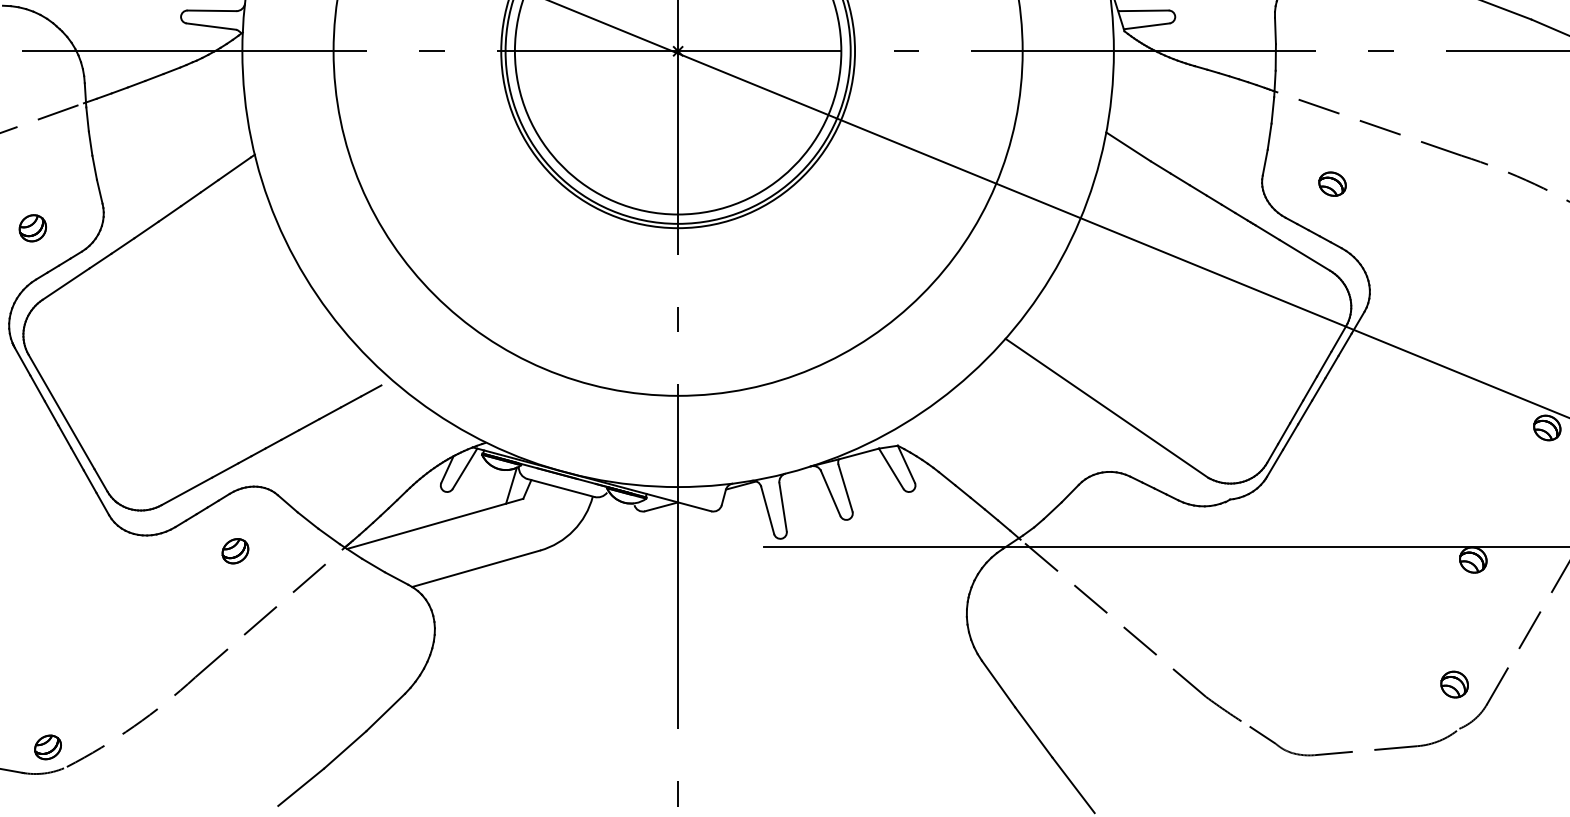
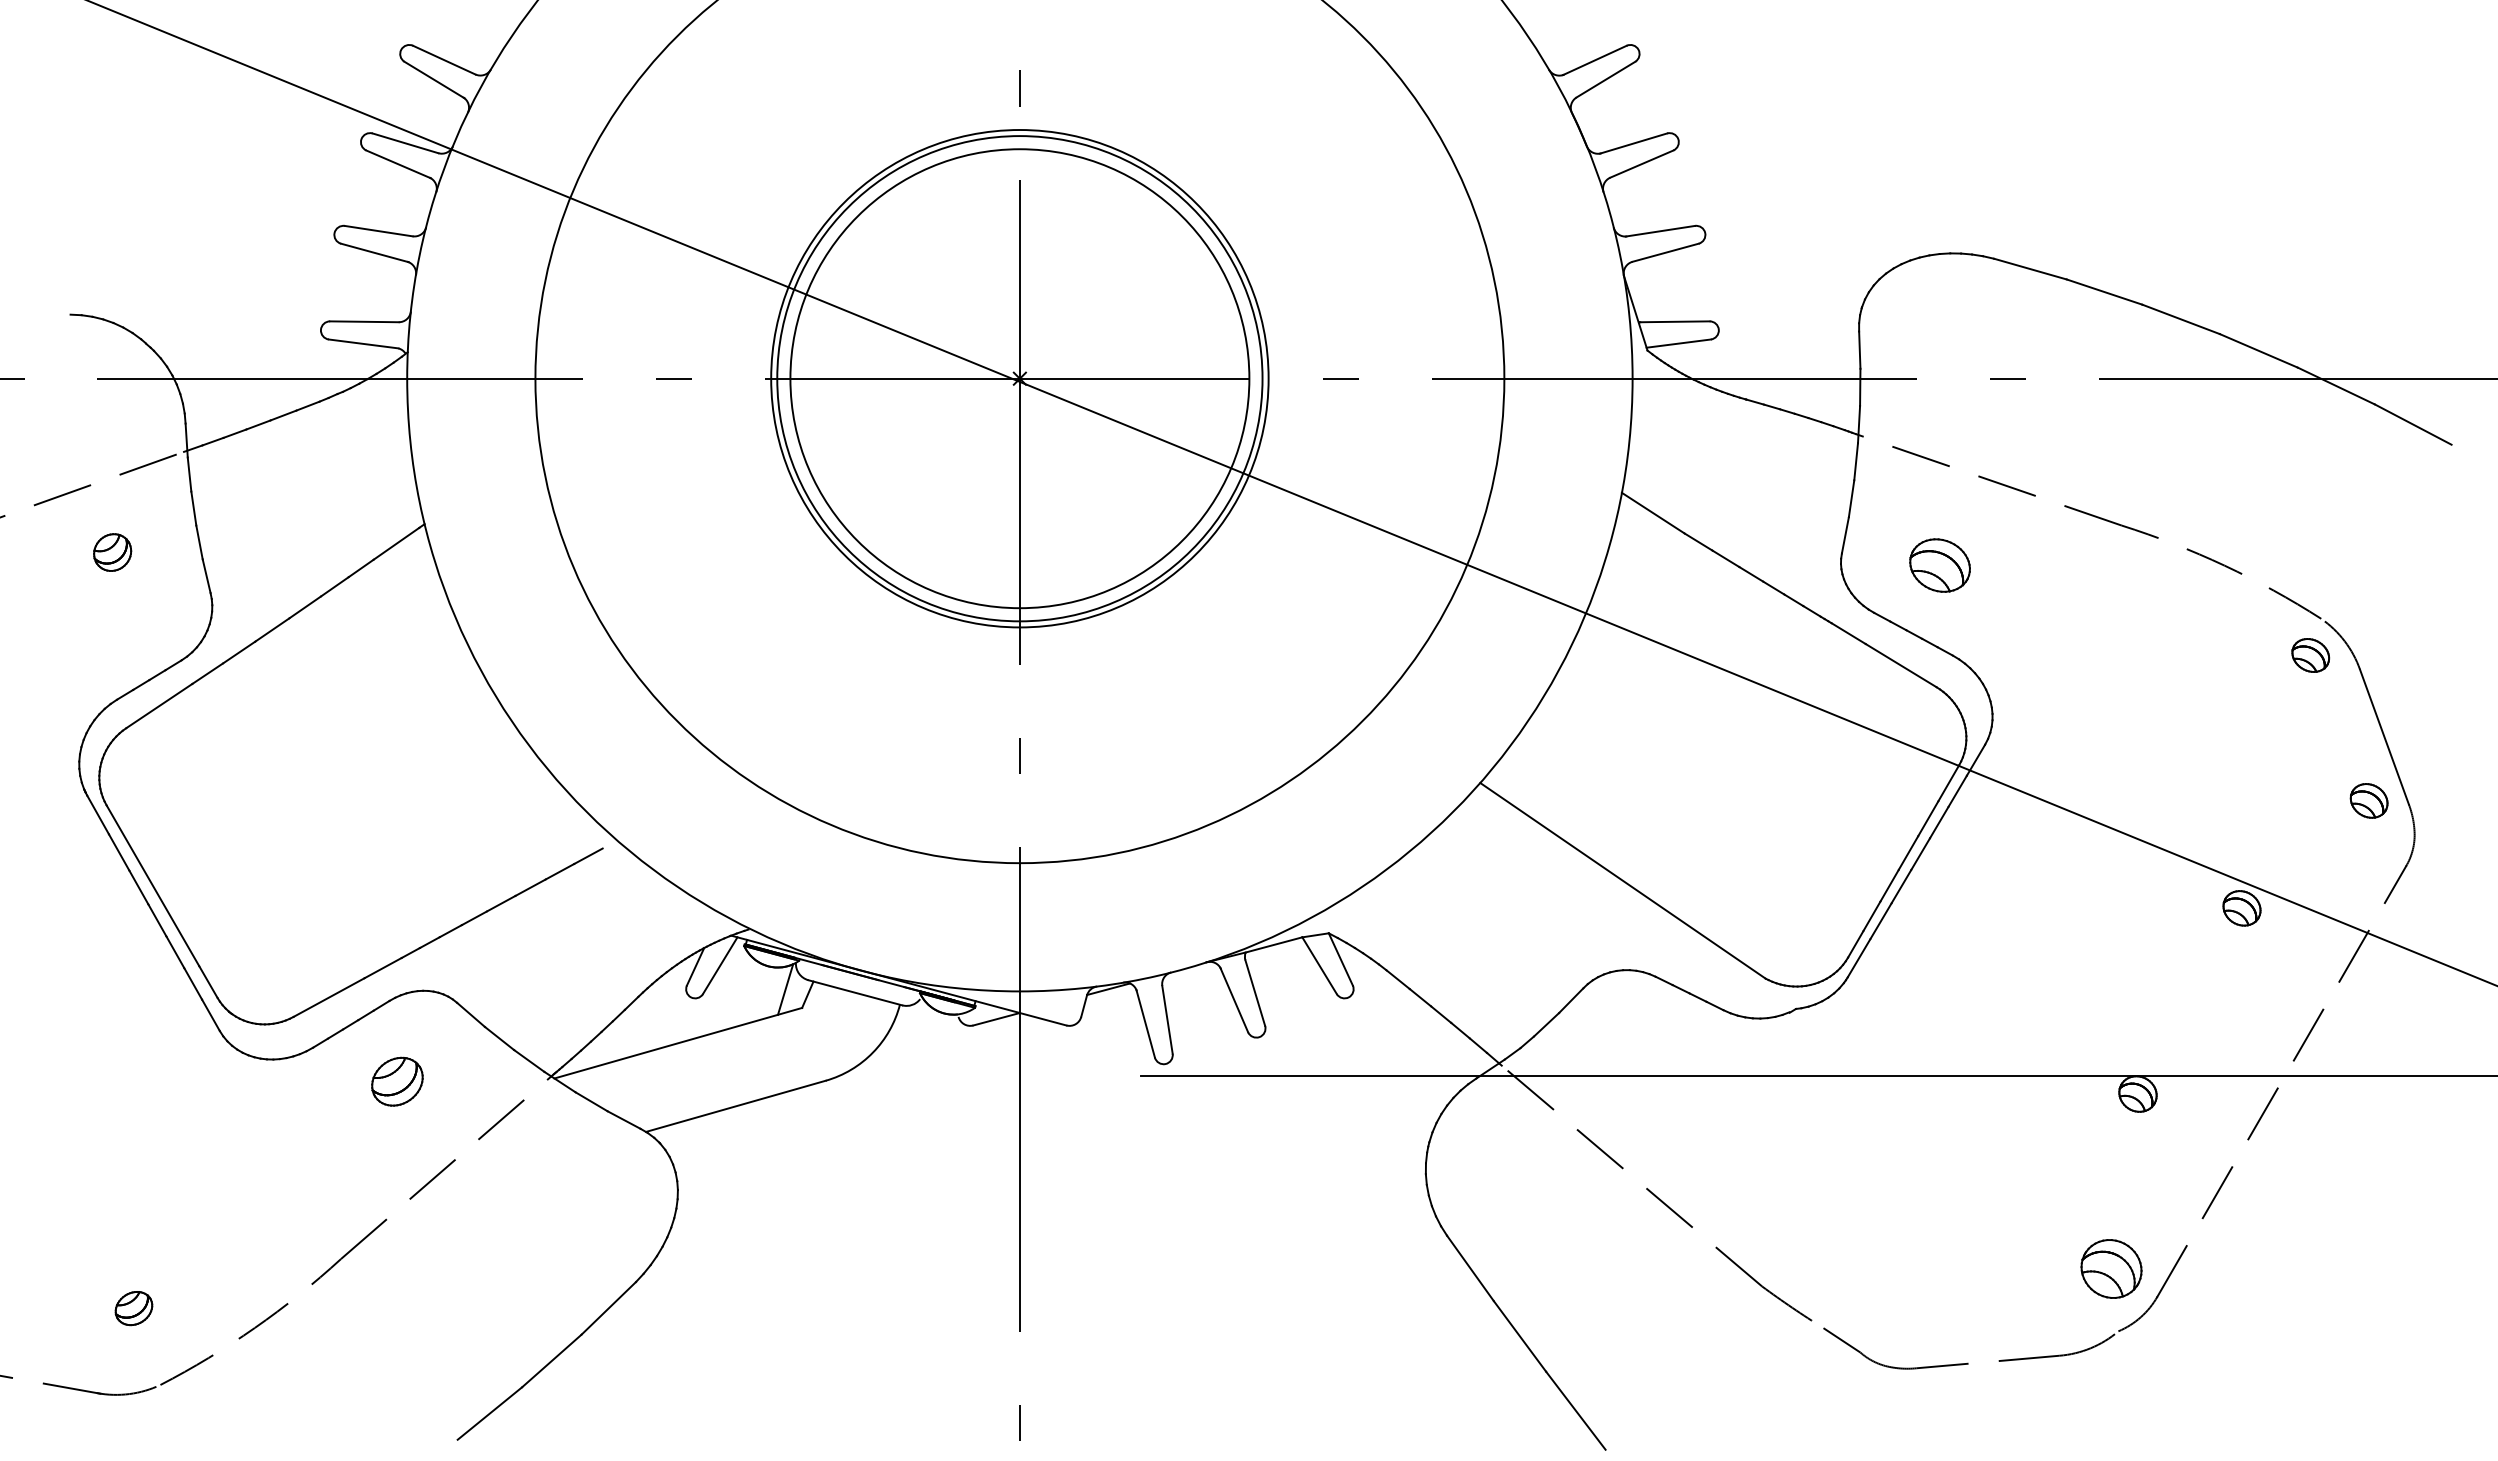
part: (1332, 184) -> (1939, 565), size x1.6
part: (32, 228) -> (112, 552), moved
part: (235, 551) -> (397, 1081), size x1.4
part: (1454, 684) -> (2111, 1269), size x1.6
part: (47, 747) -> (133, 1308), moved

